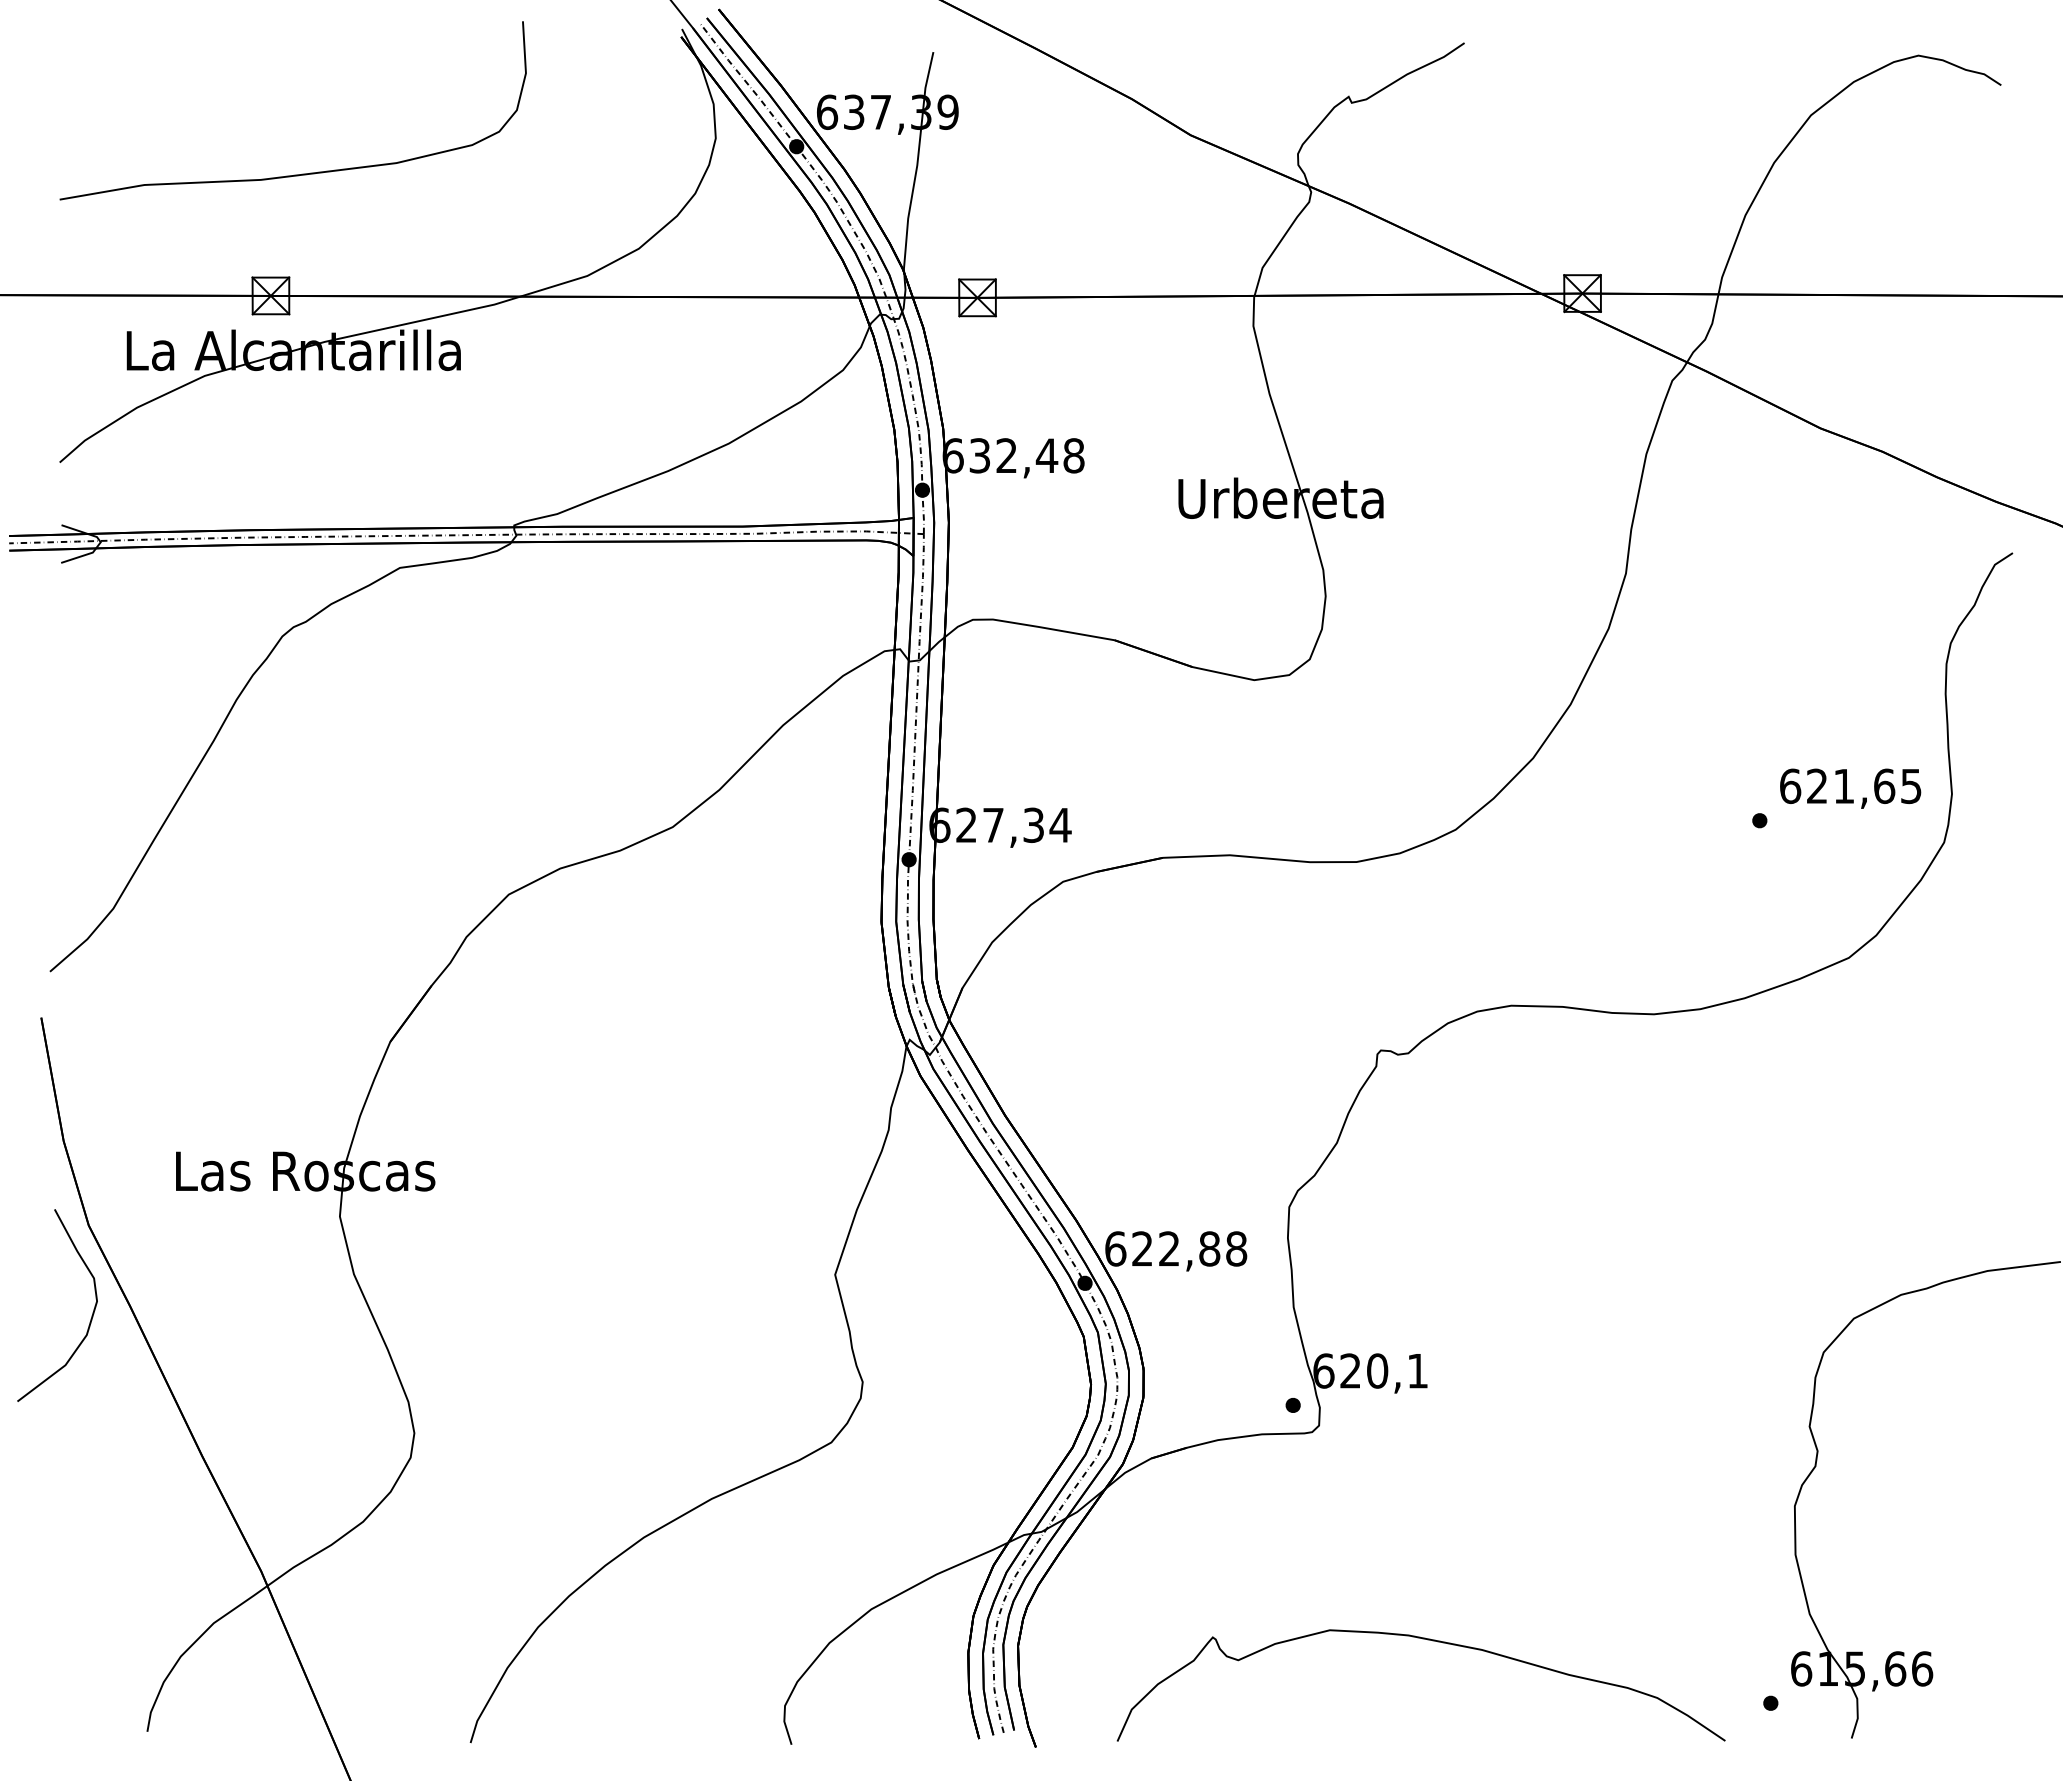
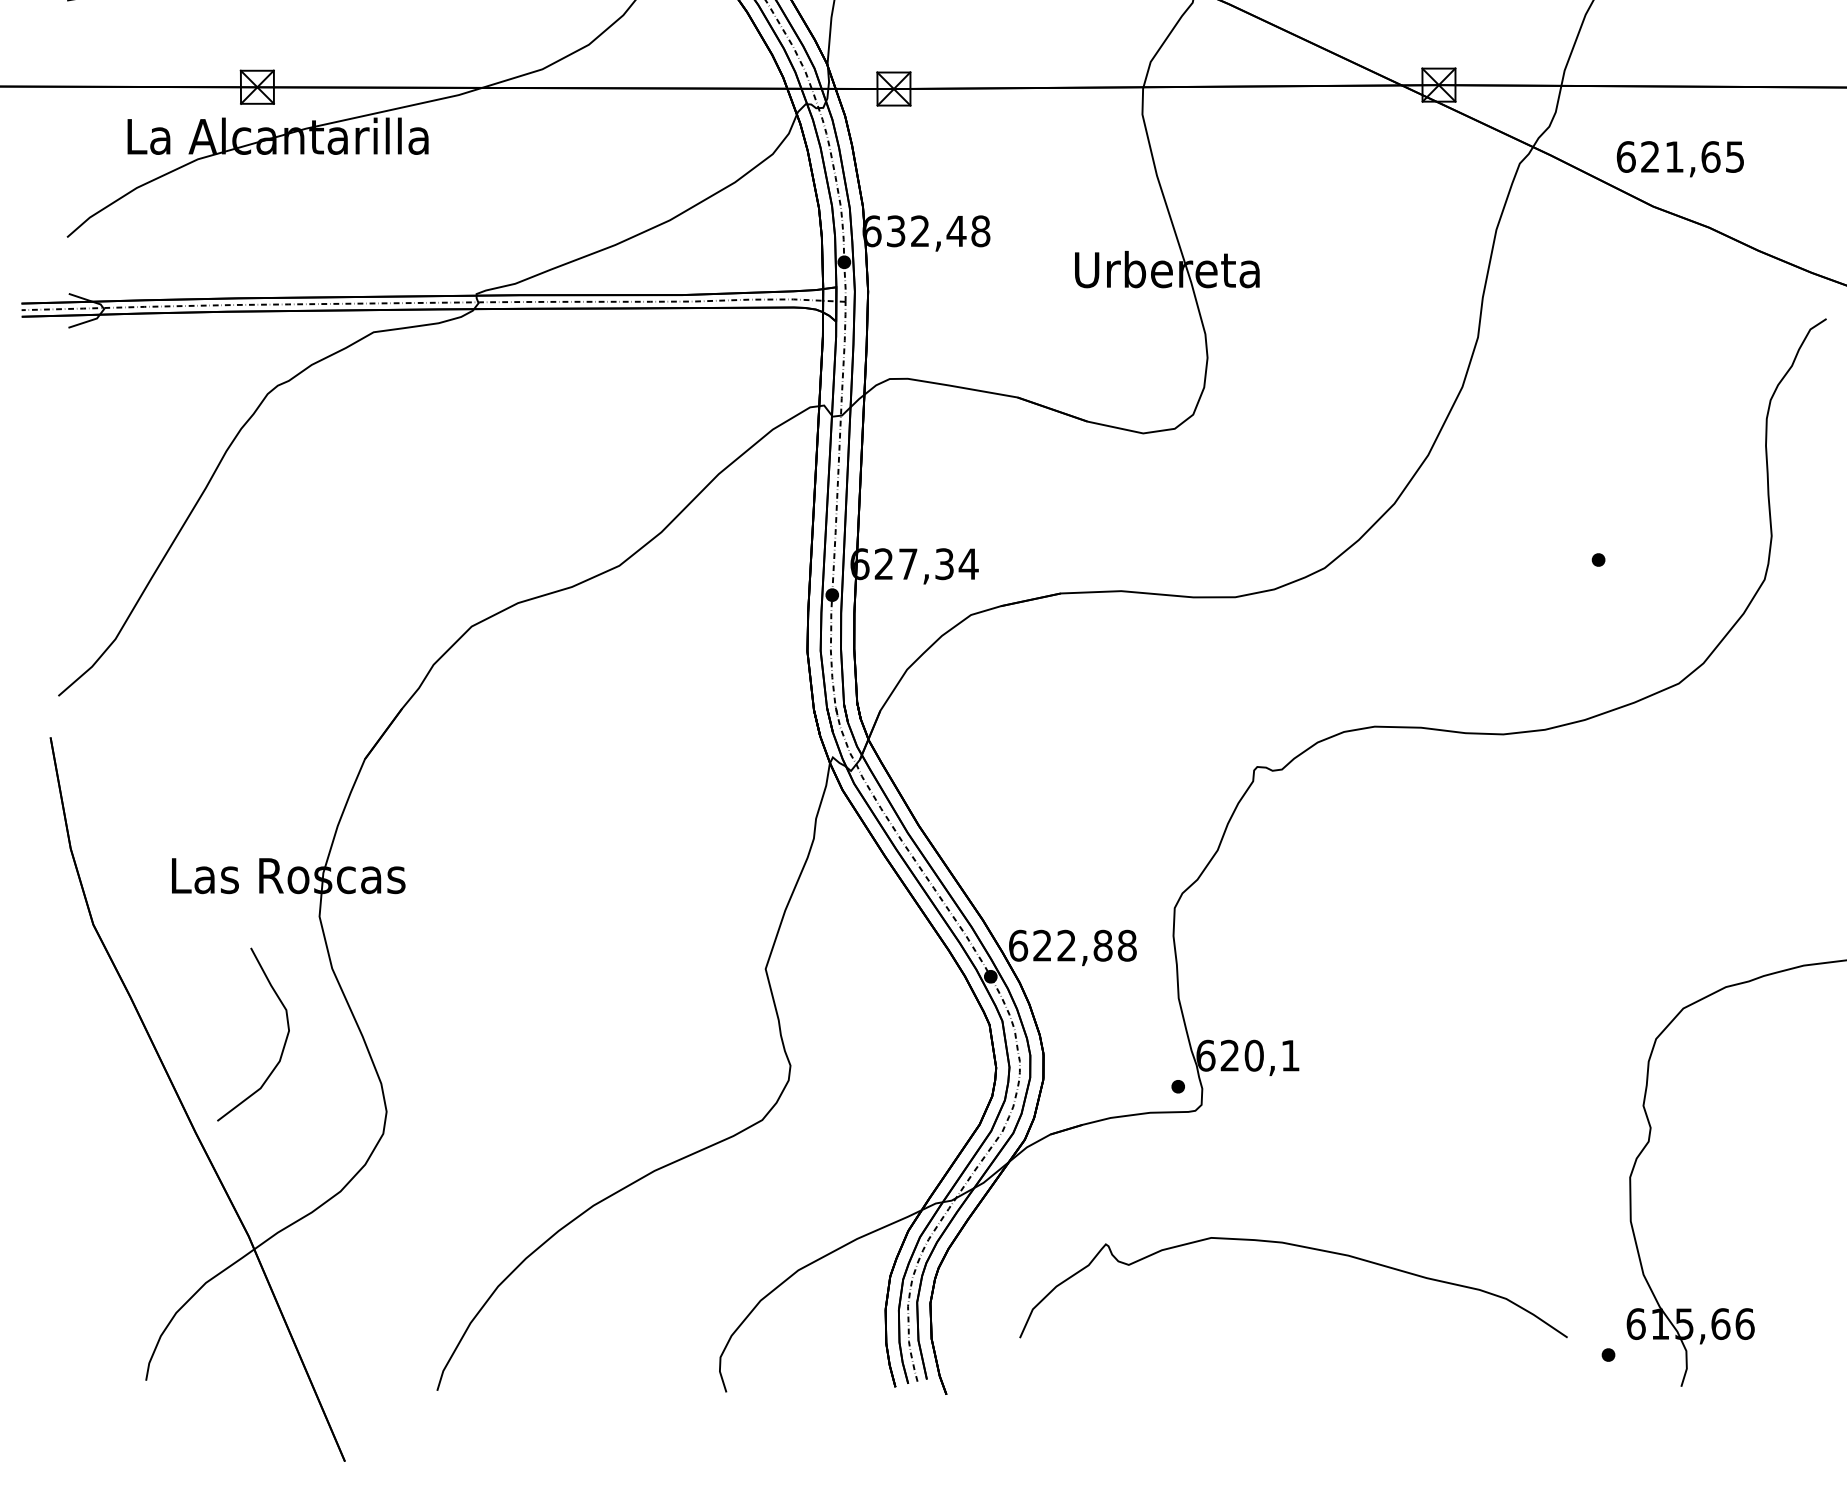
text: (1850, 788) -> (1680, 158), moved
curve: (91, 1315) -> (284, 1043), moved
curve: (1427, 1640) -> (1299, 1247), moved

